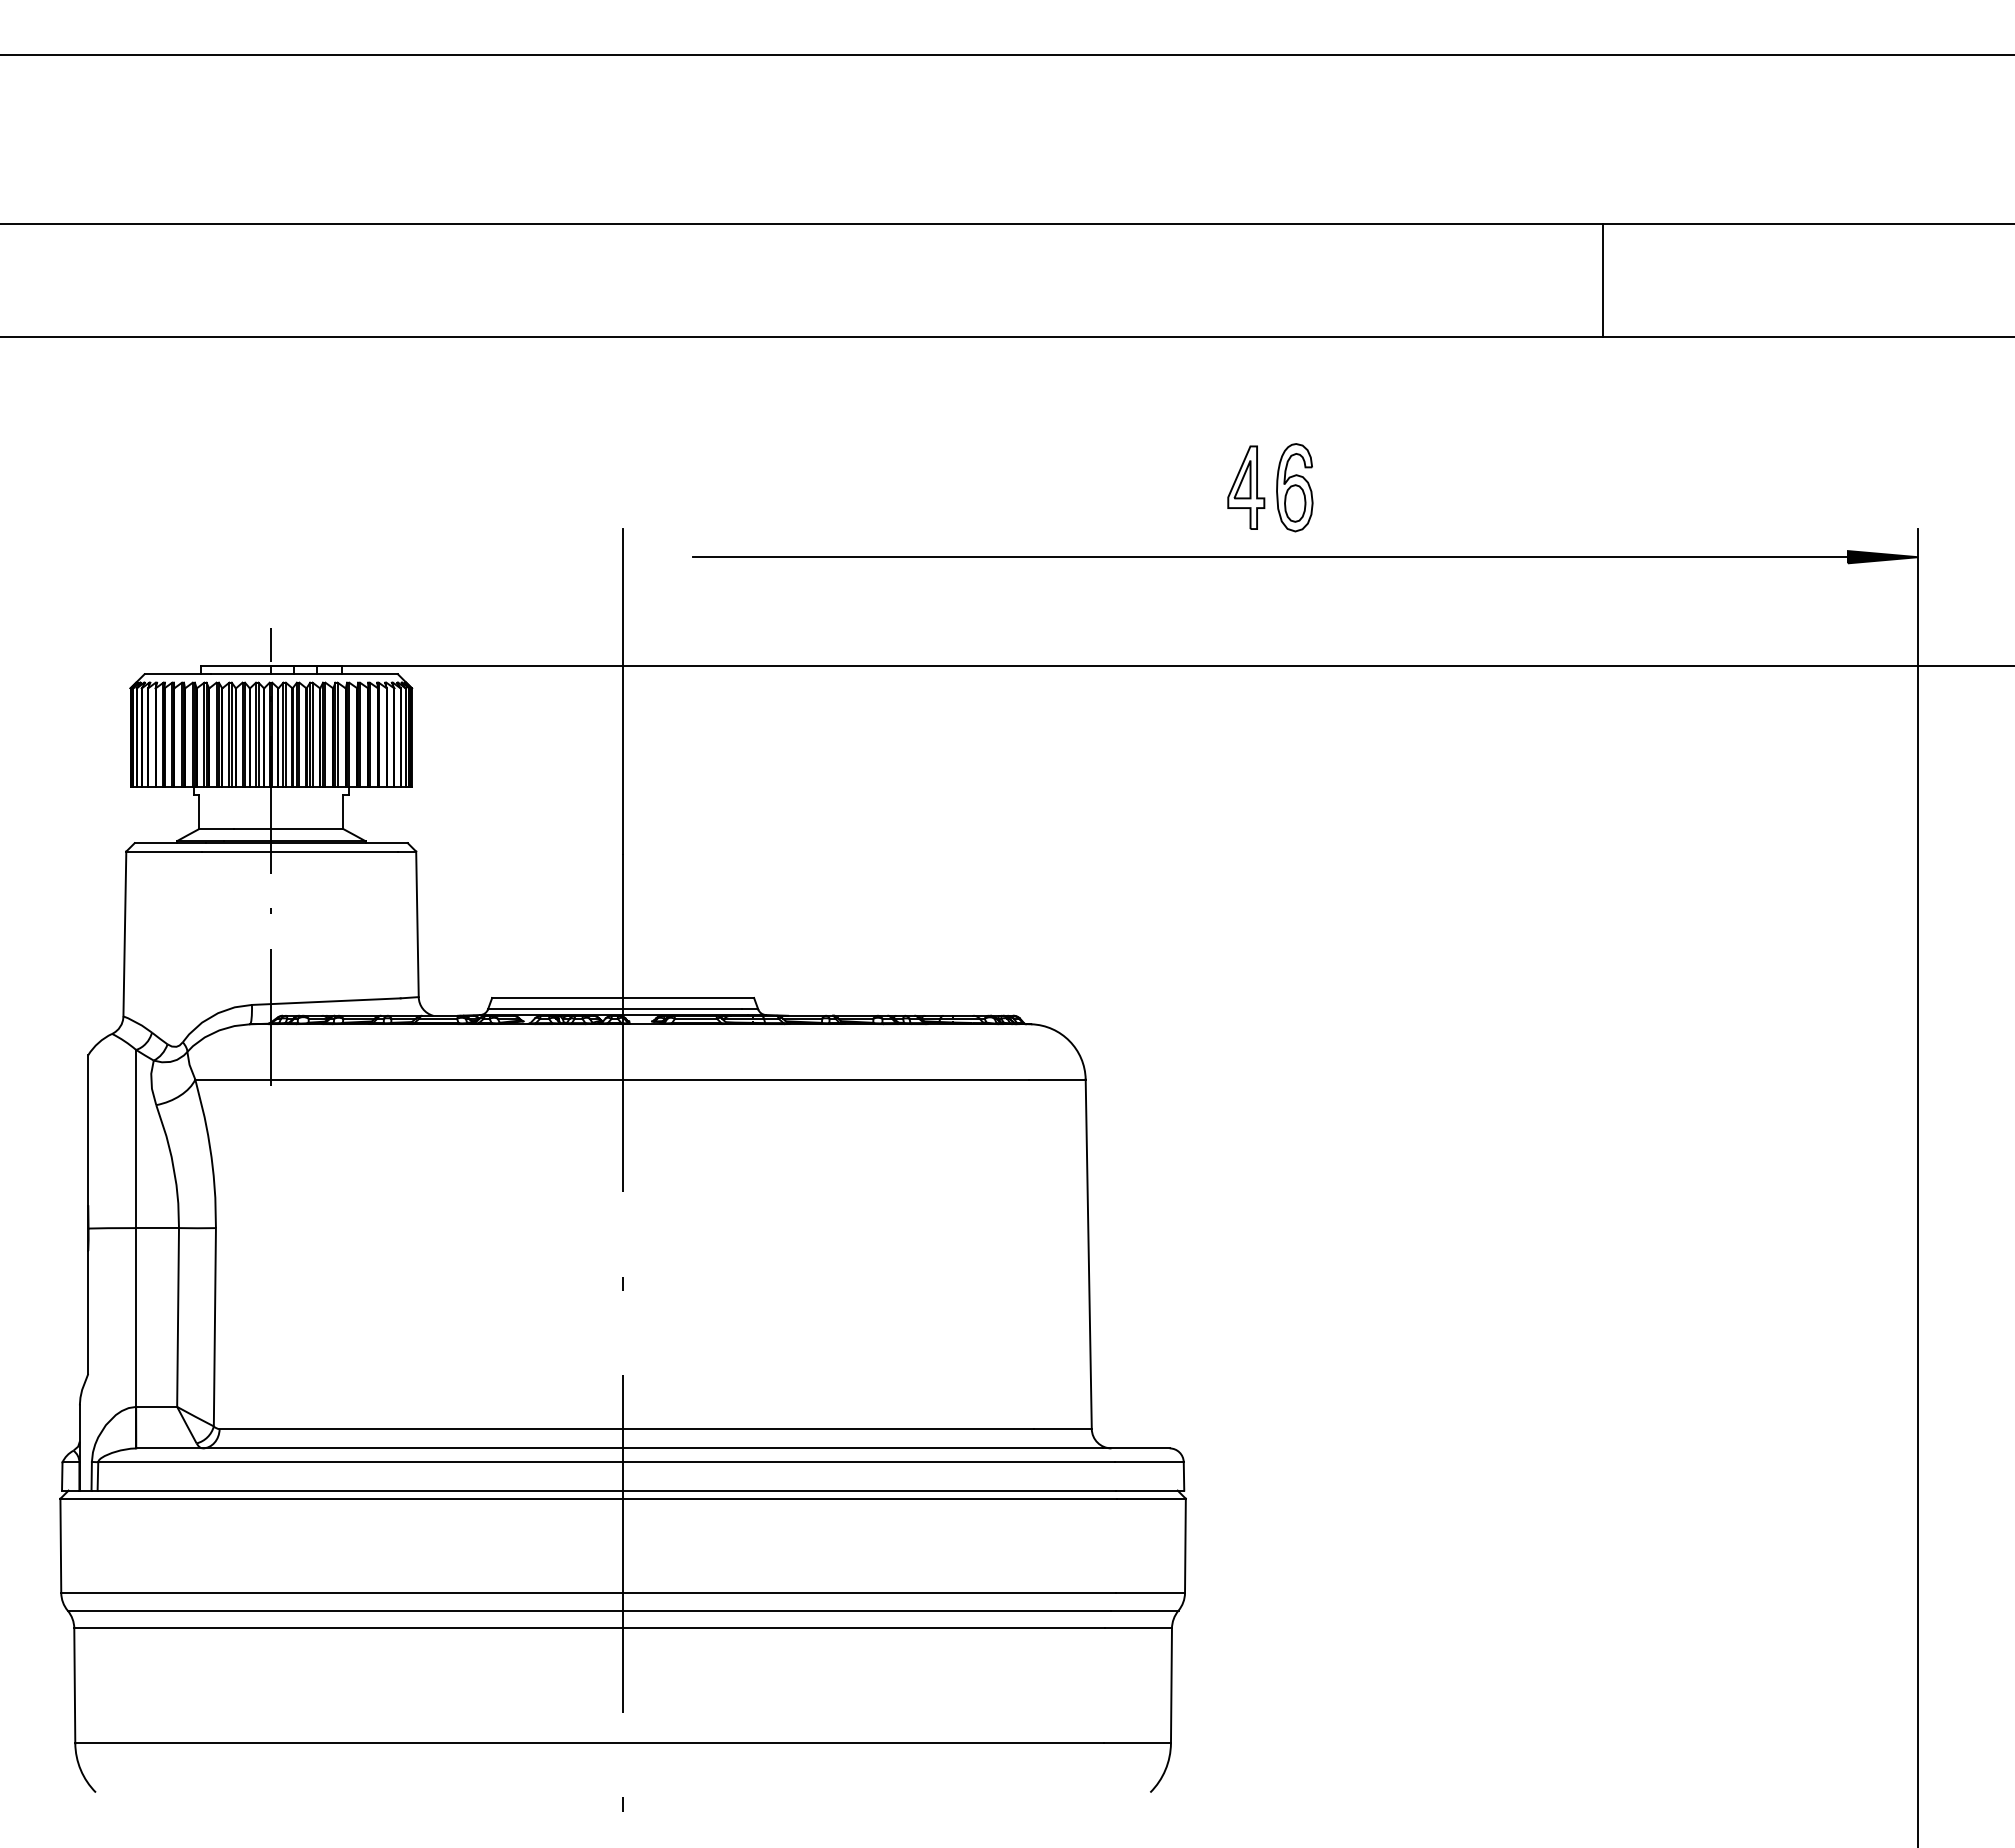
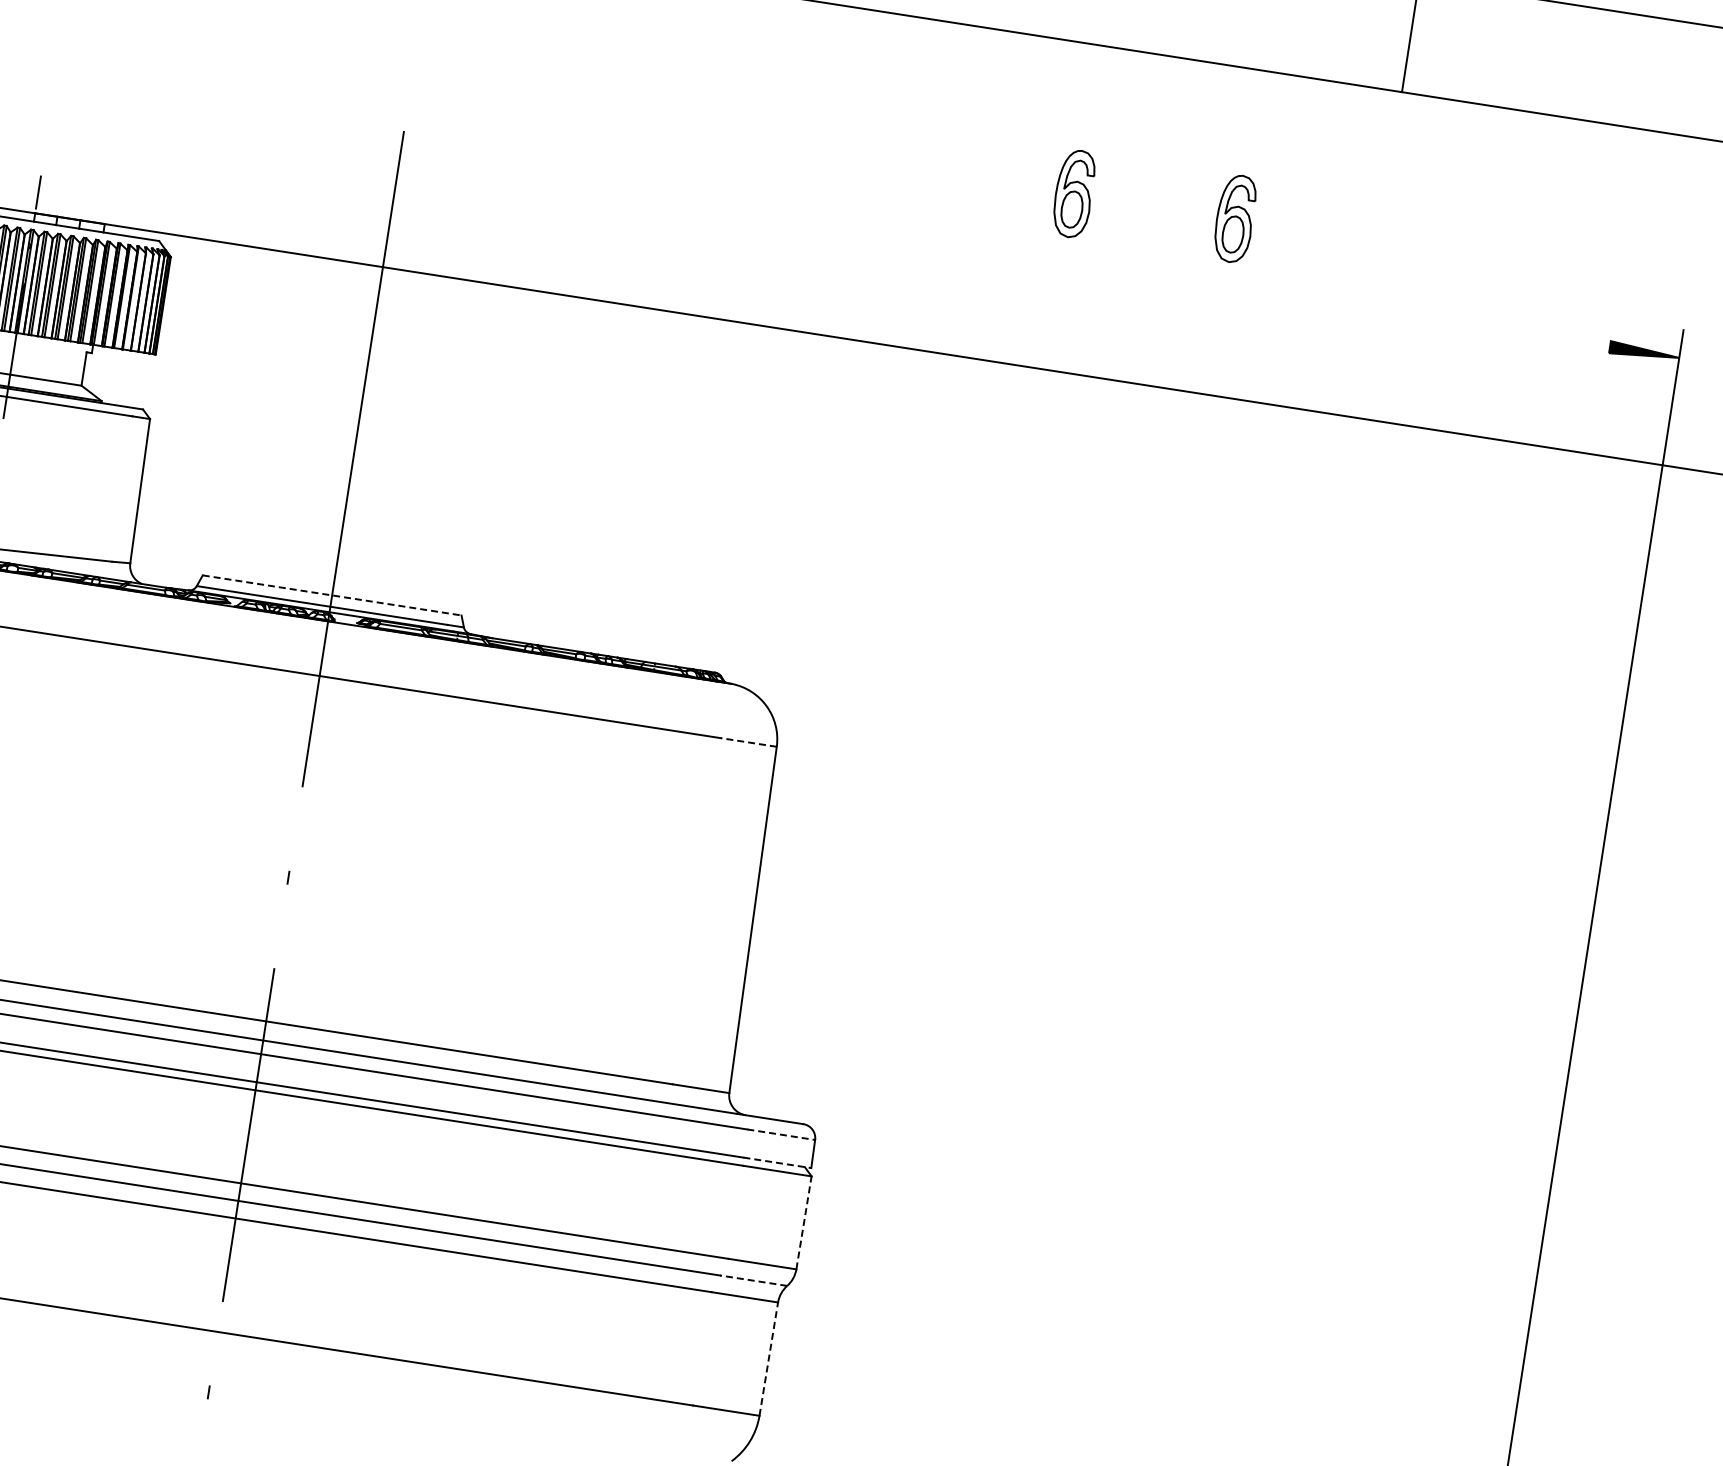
part: (1246, 487) -> (1026, 186), removed
part: (1457, 487) -> (1234, 218), added
line: (1270, 557) -> (1039, 259), removed
line: (623, 998) -> (332, 595), solid -> dashed
line: (1056, 1079) -> (747, 742), solid -> dashed
line: (1149, 1462) -> (781, 1134), solid -> dashed
line: (1150, 1490) -> (777, 1162), solid -> dashed
line: (1185, 1545) -> (804, 1222), solid -> dashed
line: (1144, 1610) -> (753, 1280), solid -> dashed
line: (1171, 1685) -> (768, 1358), solid -> dashed

